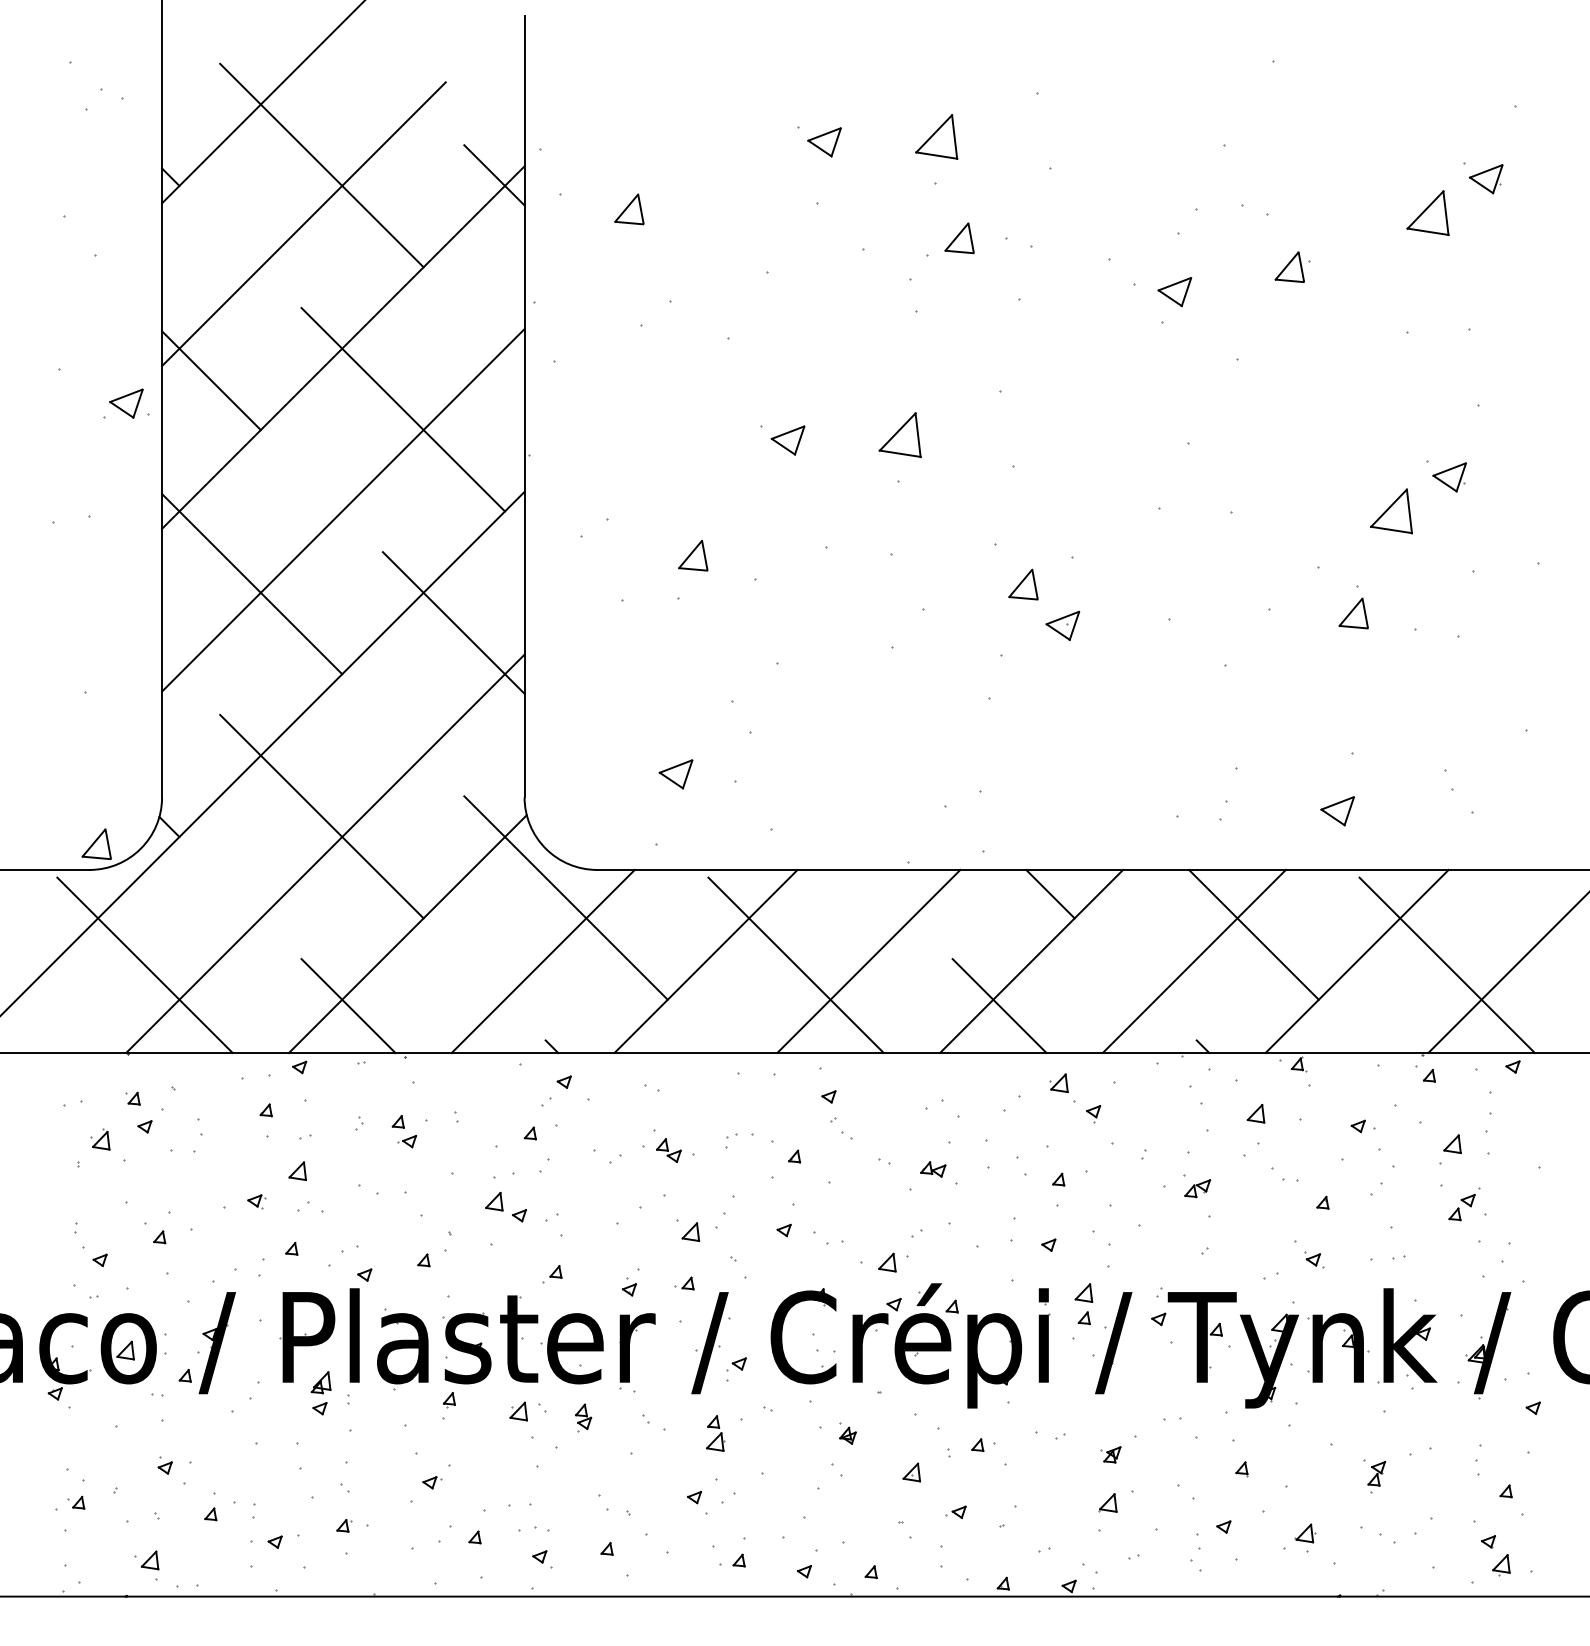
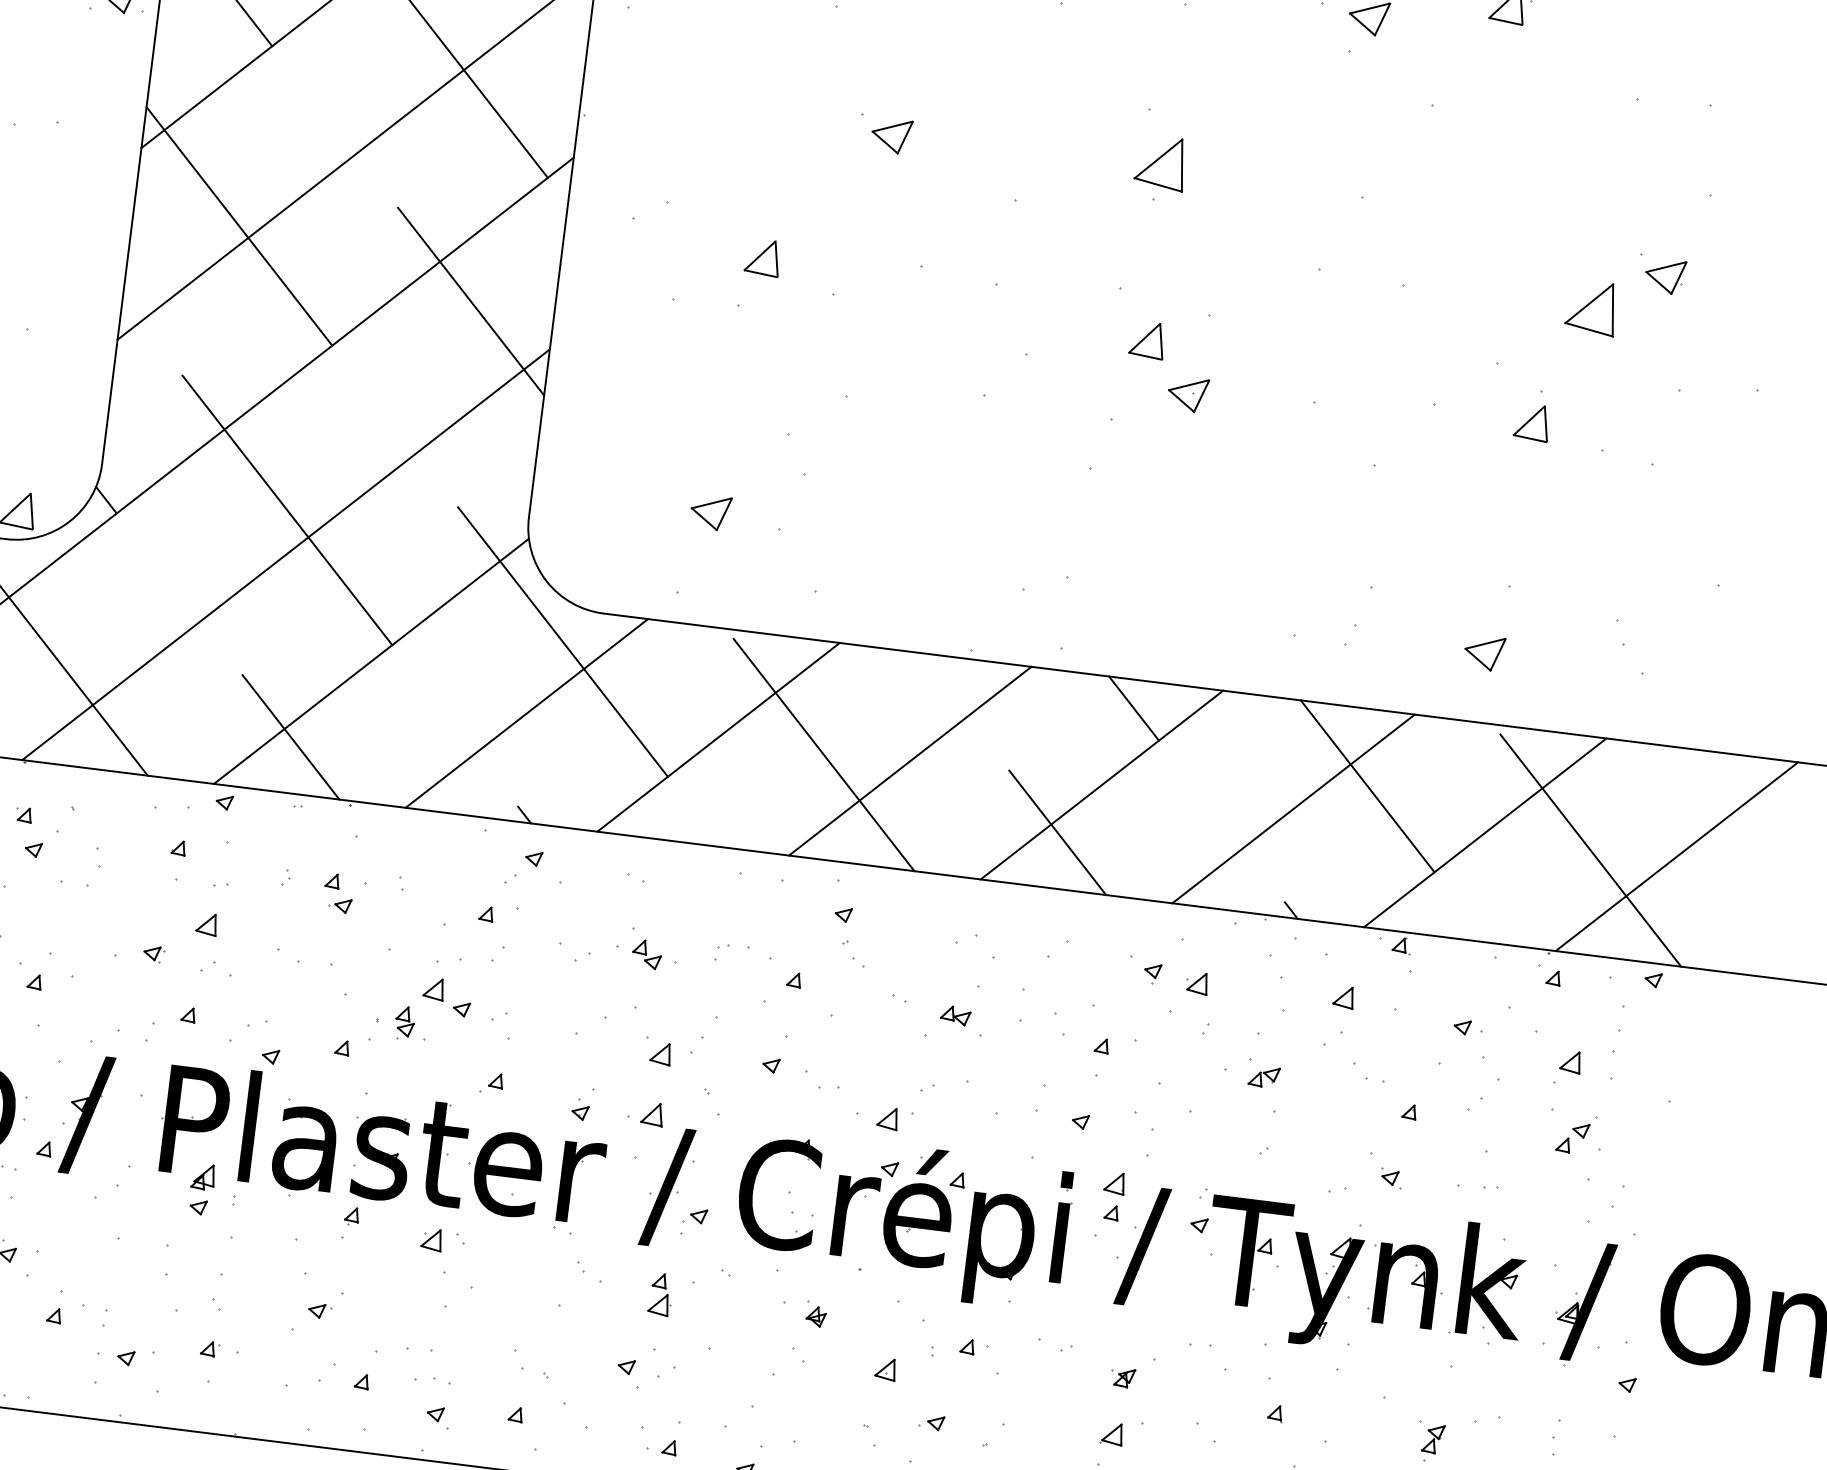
part: (899, 435) -> (1160, 163), moved
part: (1058, 1082) -> (1196, 982), moved
part: (684, 1283) -> (645, 1113), size x1.6
part: (583, 1417) -> (404, 1022), moved

